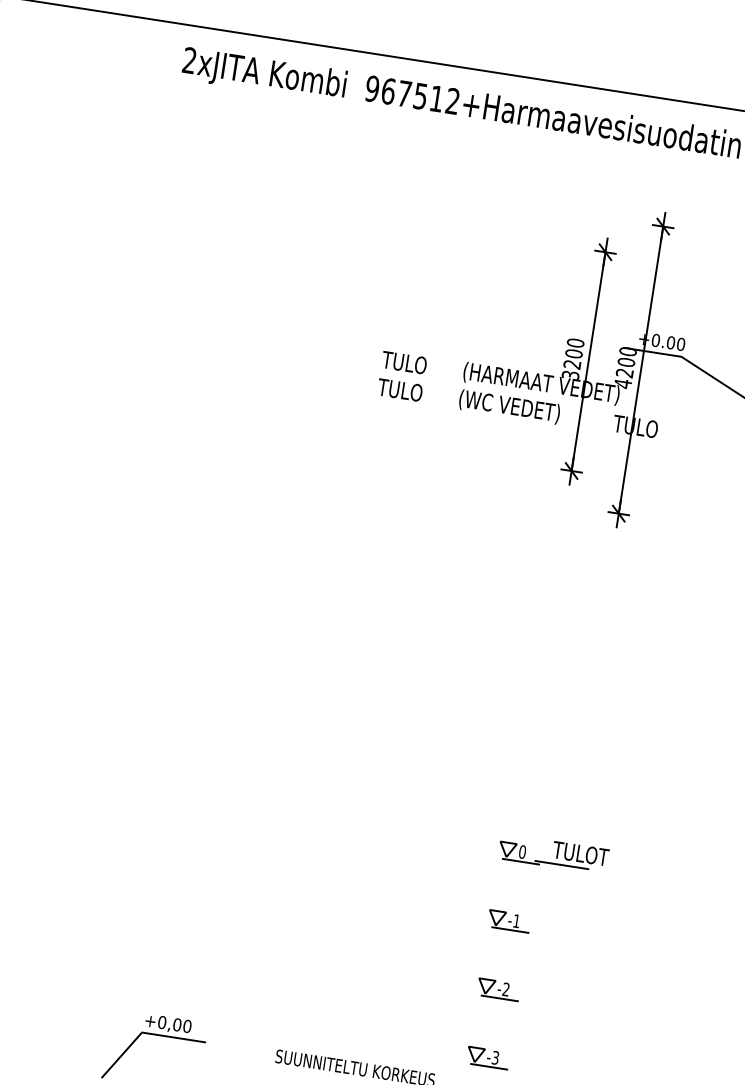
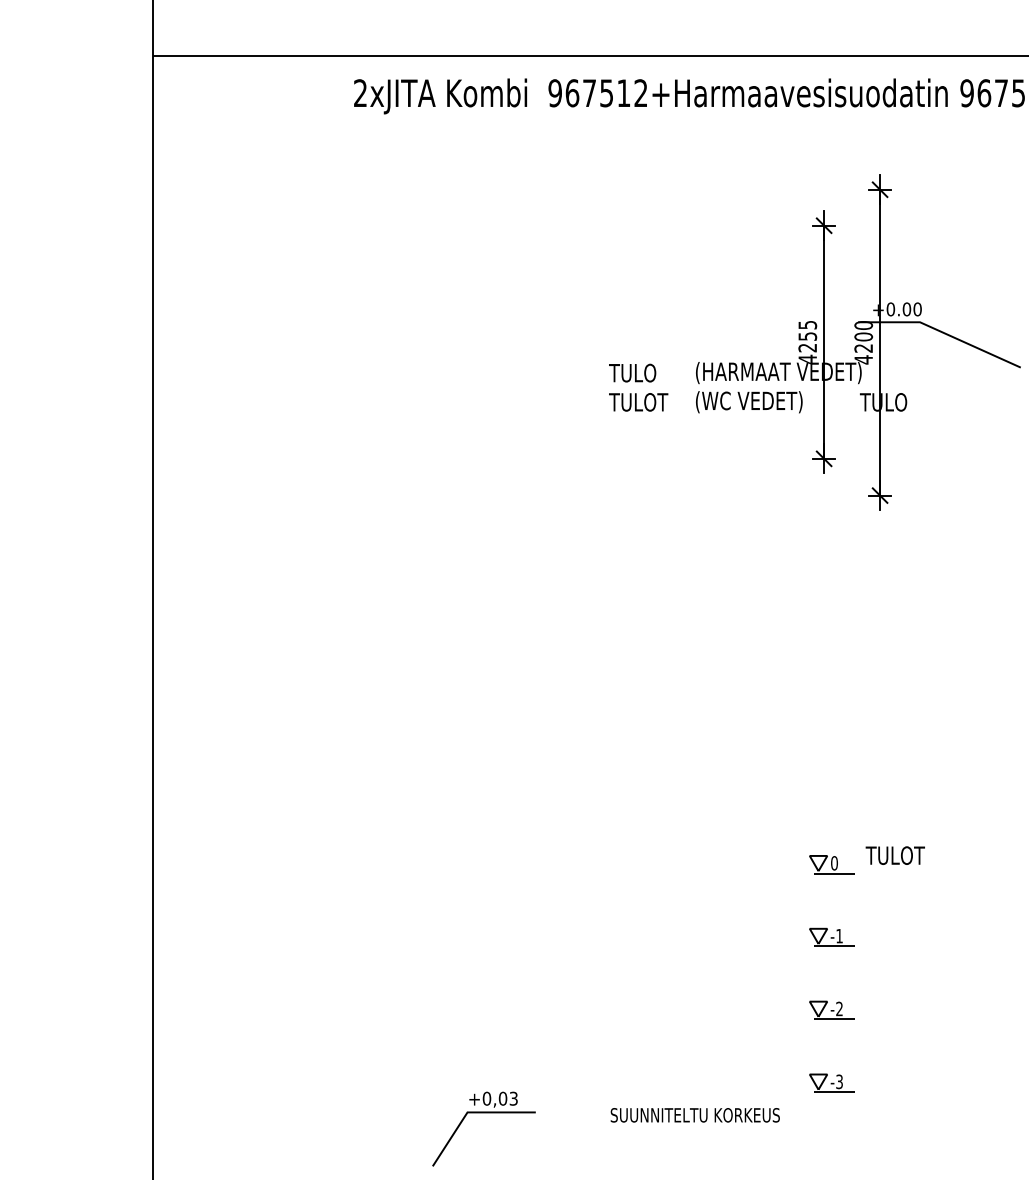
text: (572, 359) -> (807, 342), 3200 -> 4255
text: (428, 394) -> (662, 402), TULO -> TULOT
line: (561, 865) -> (877, 870), removed
text: (187, 1026) -> (513, 1098), +0,00 -> +0,03

